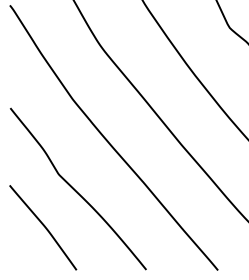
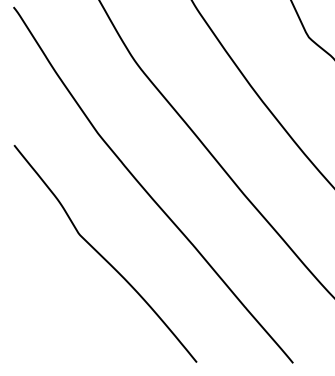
curve: (43, 226) -> (58, 304), removed

